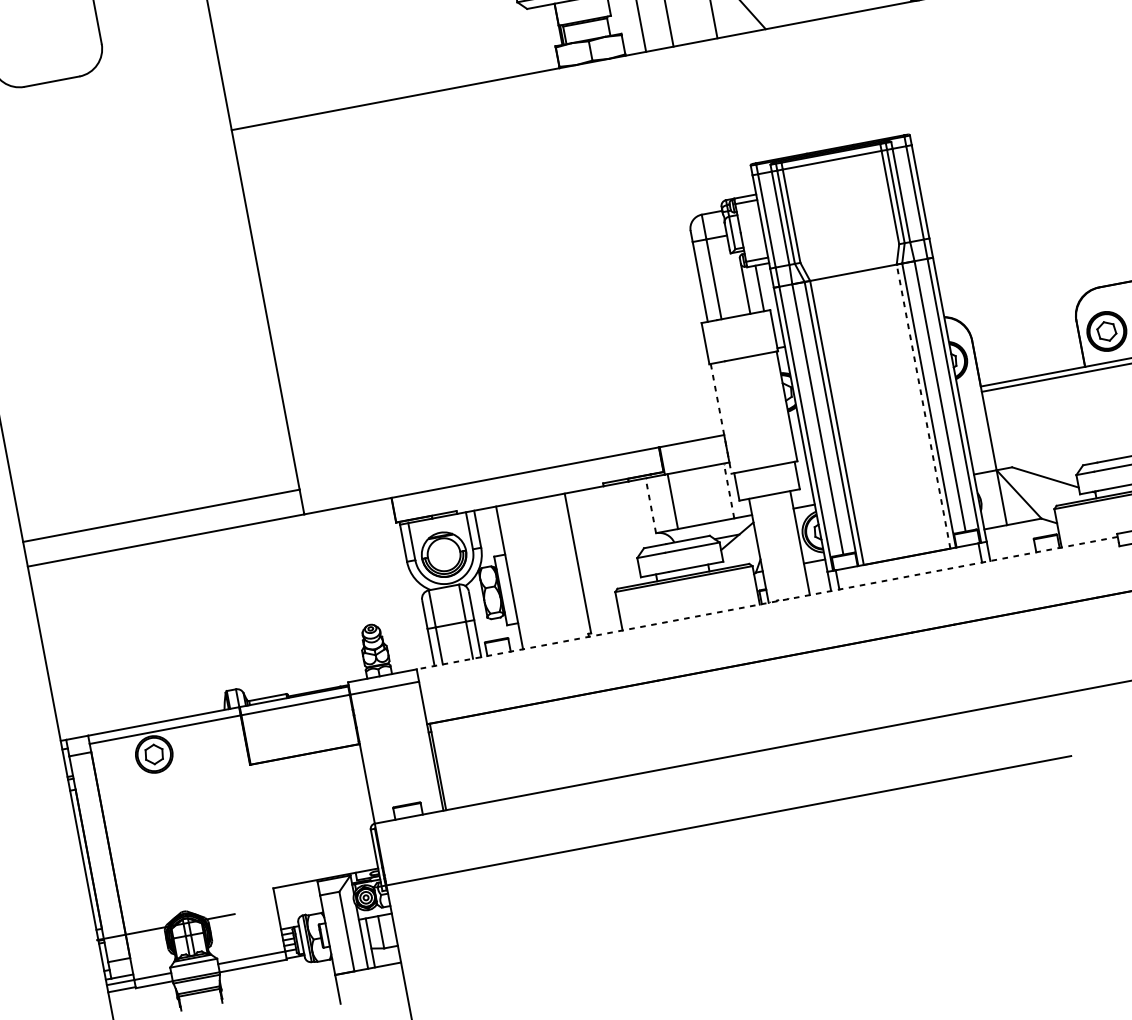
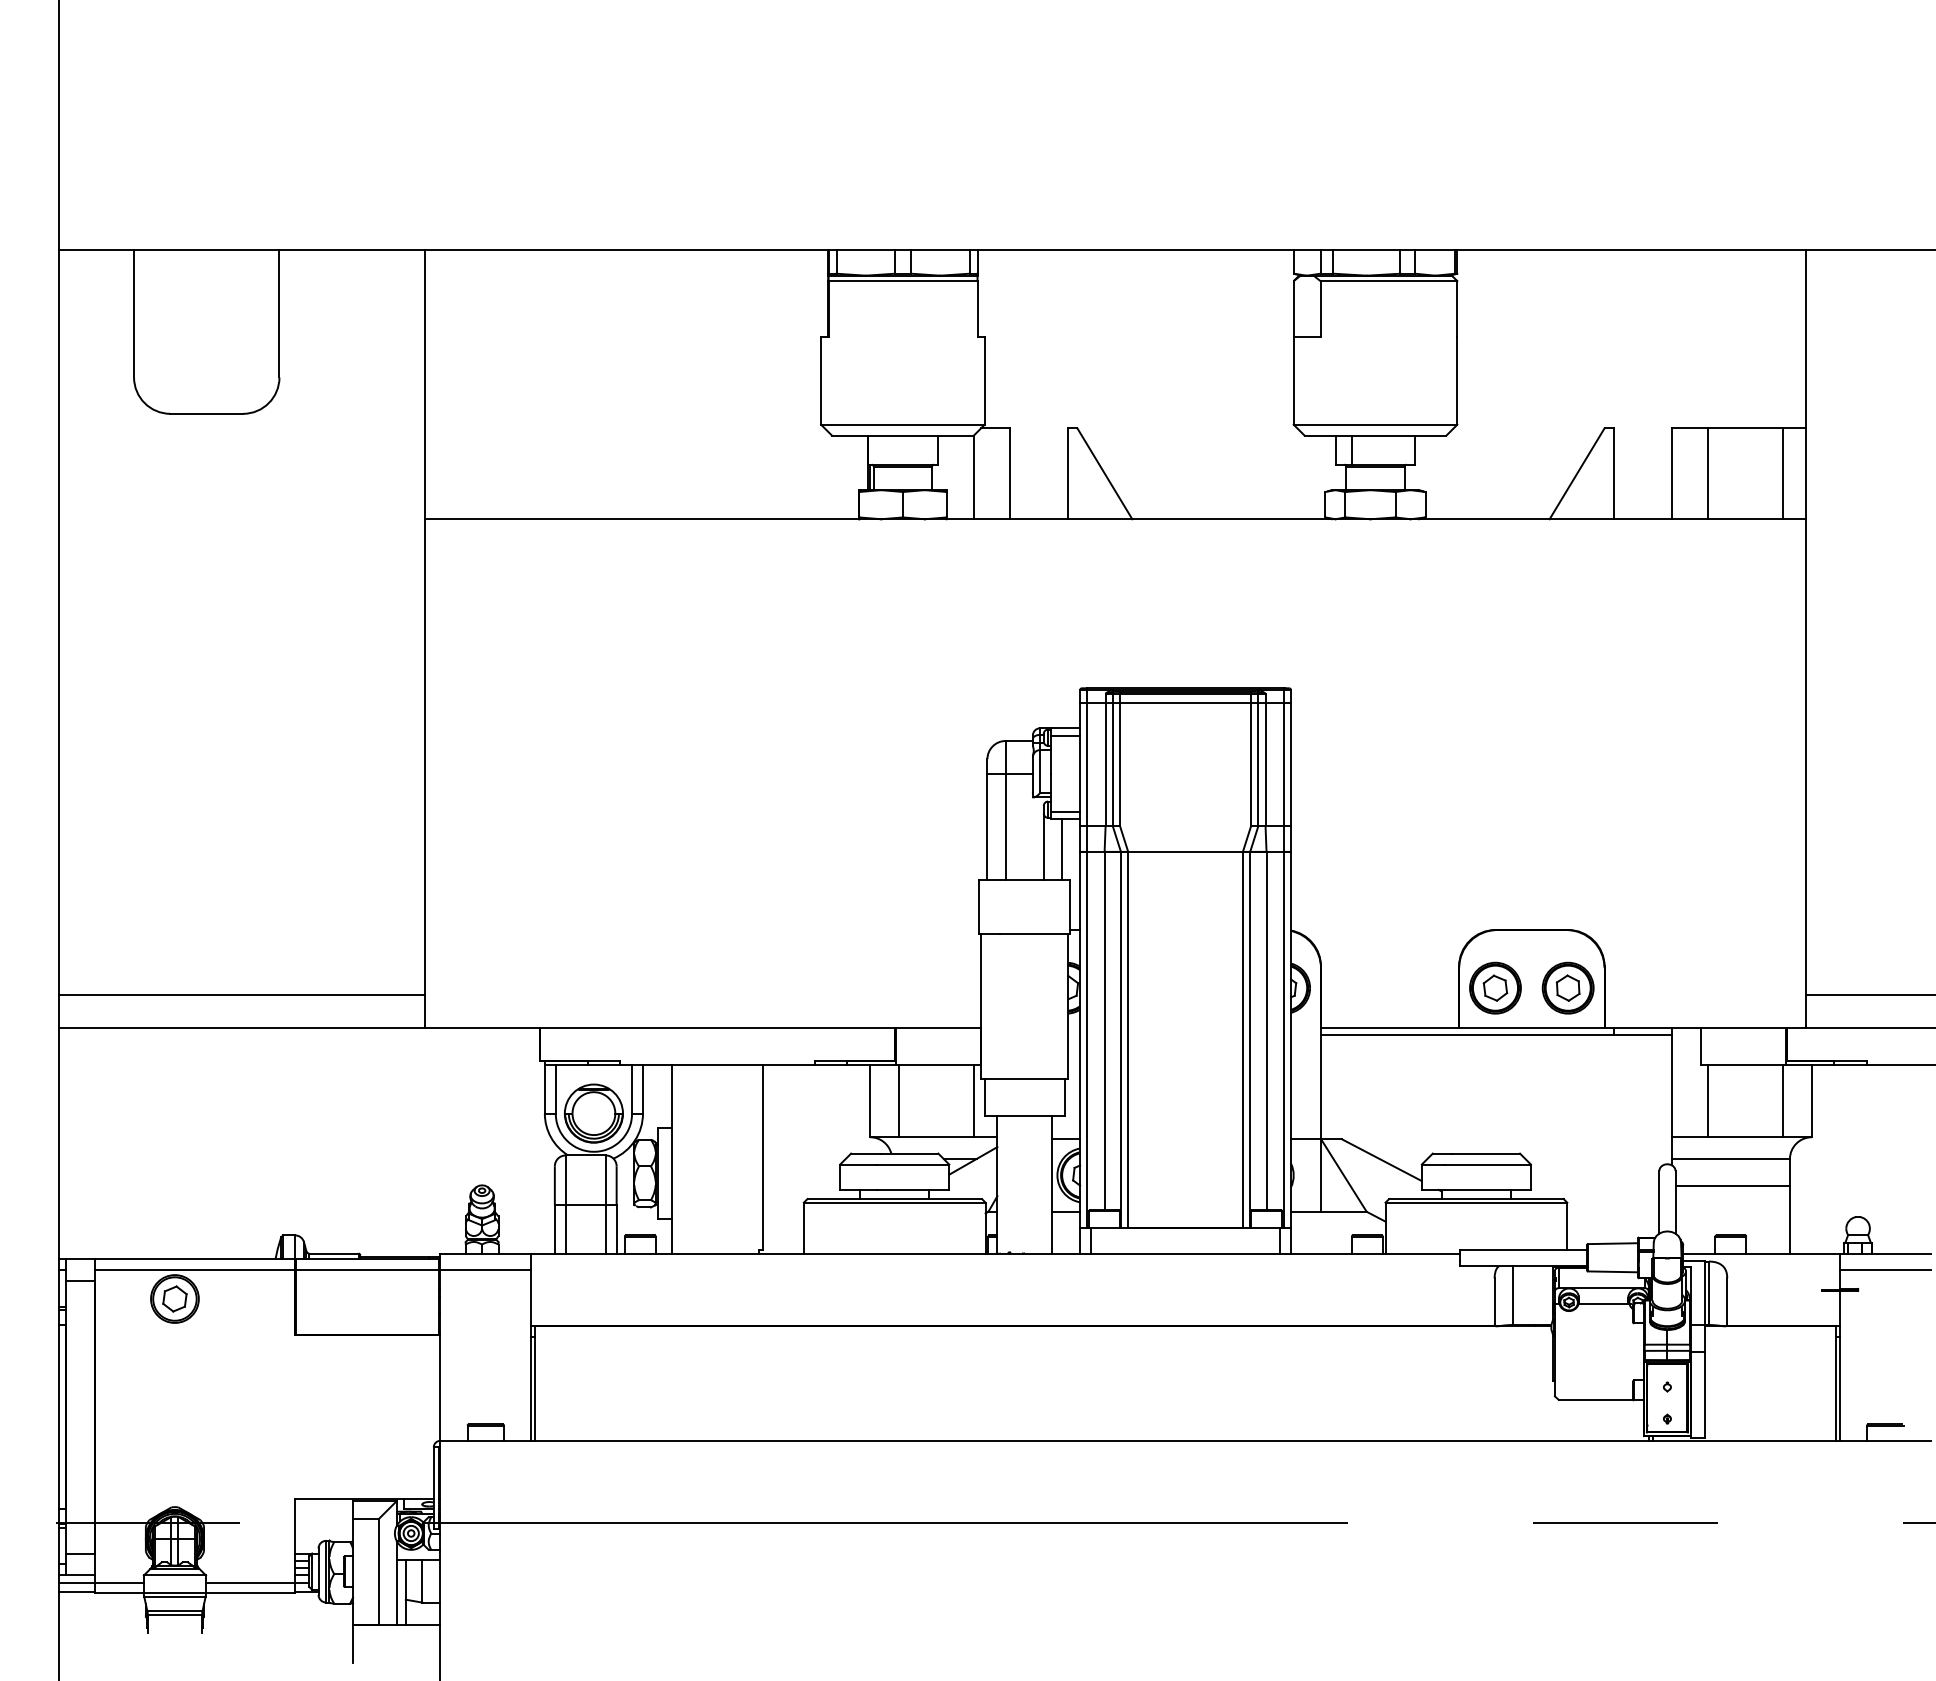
line: (923, 406) -> (1242, 1039), dashed -> solid
line: (721, 418) -> (981, 1006), dashed -> solid
line: (728, 490) -> (973, 1100), dashed -> solid
line: (651, 505) -> (870, 1100), dashed -> solid
line: (766, 603) -> (994, 1253), dashed -> solid

